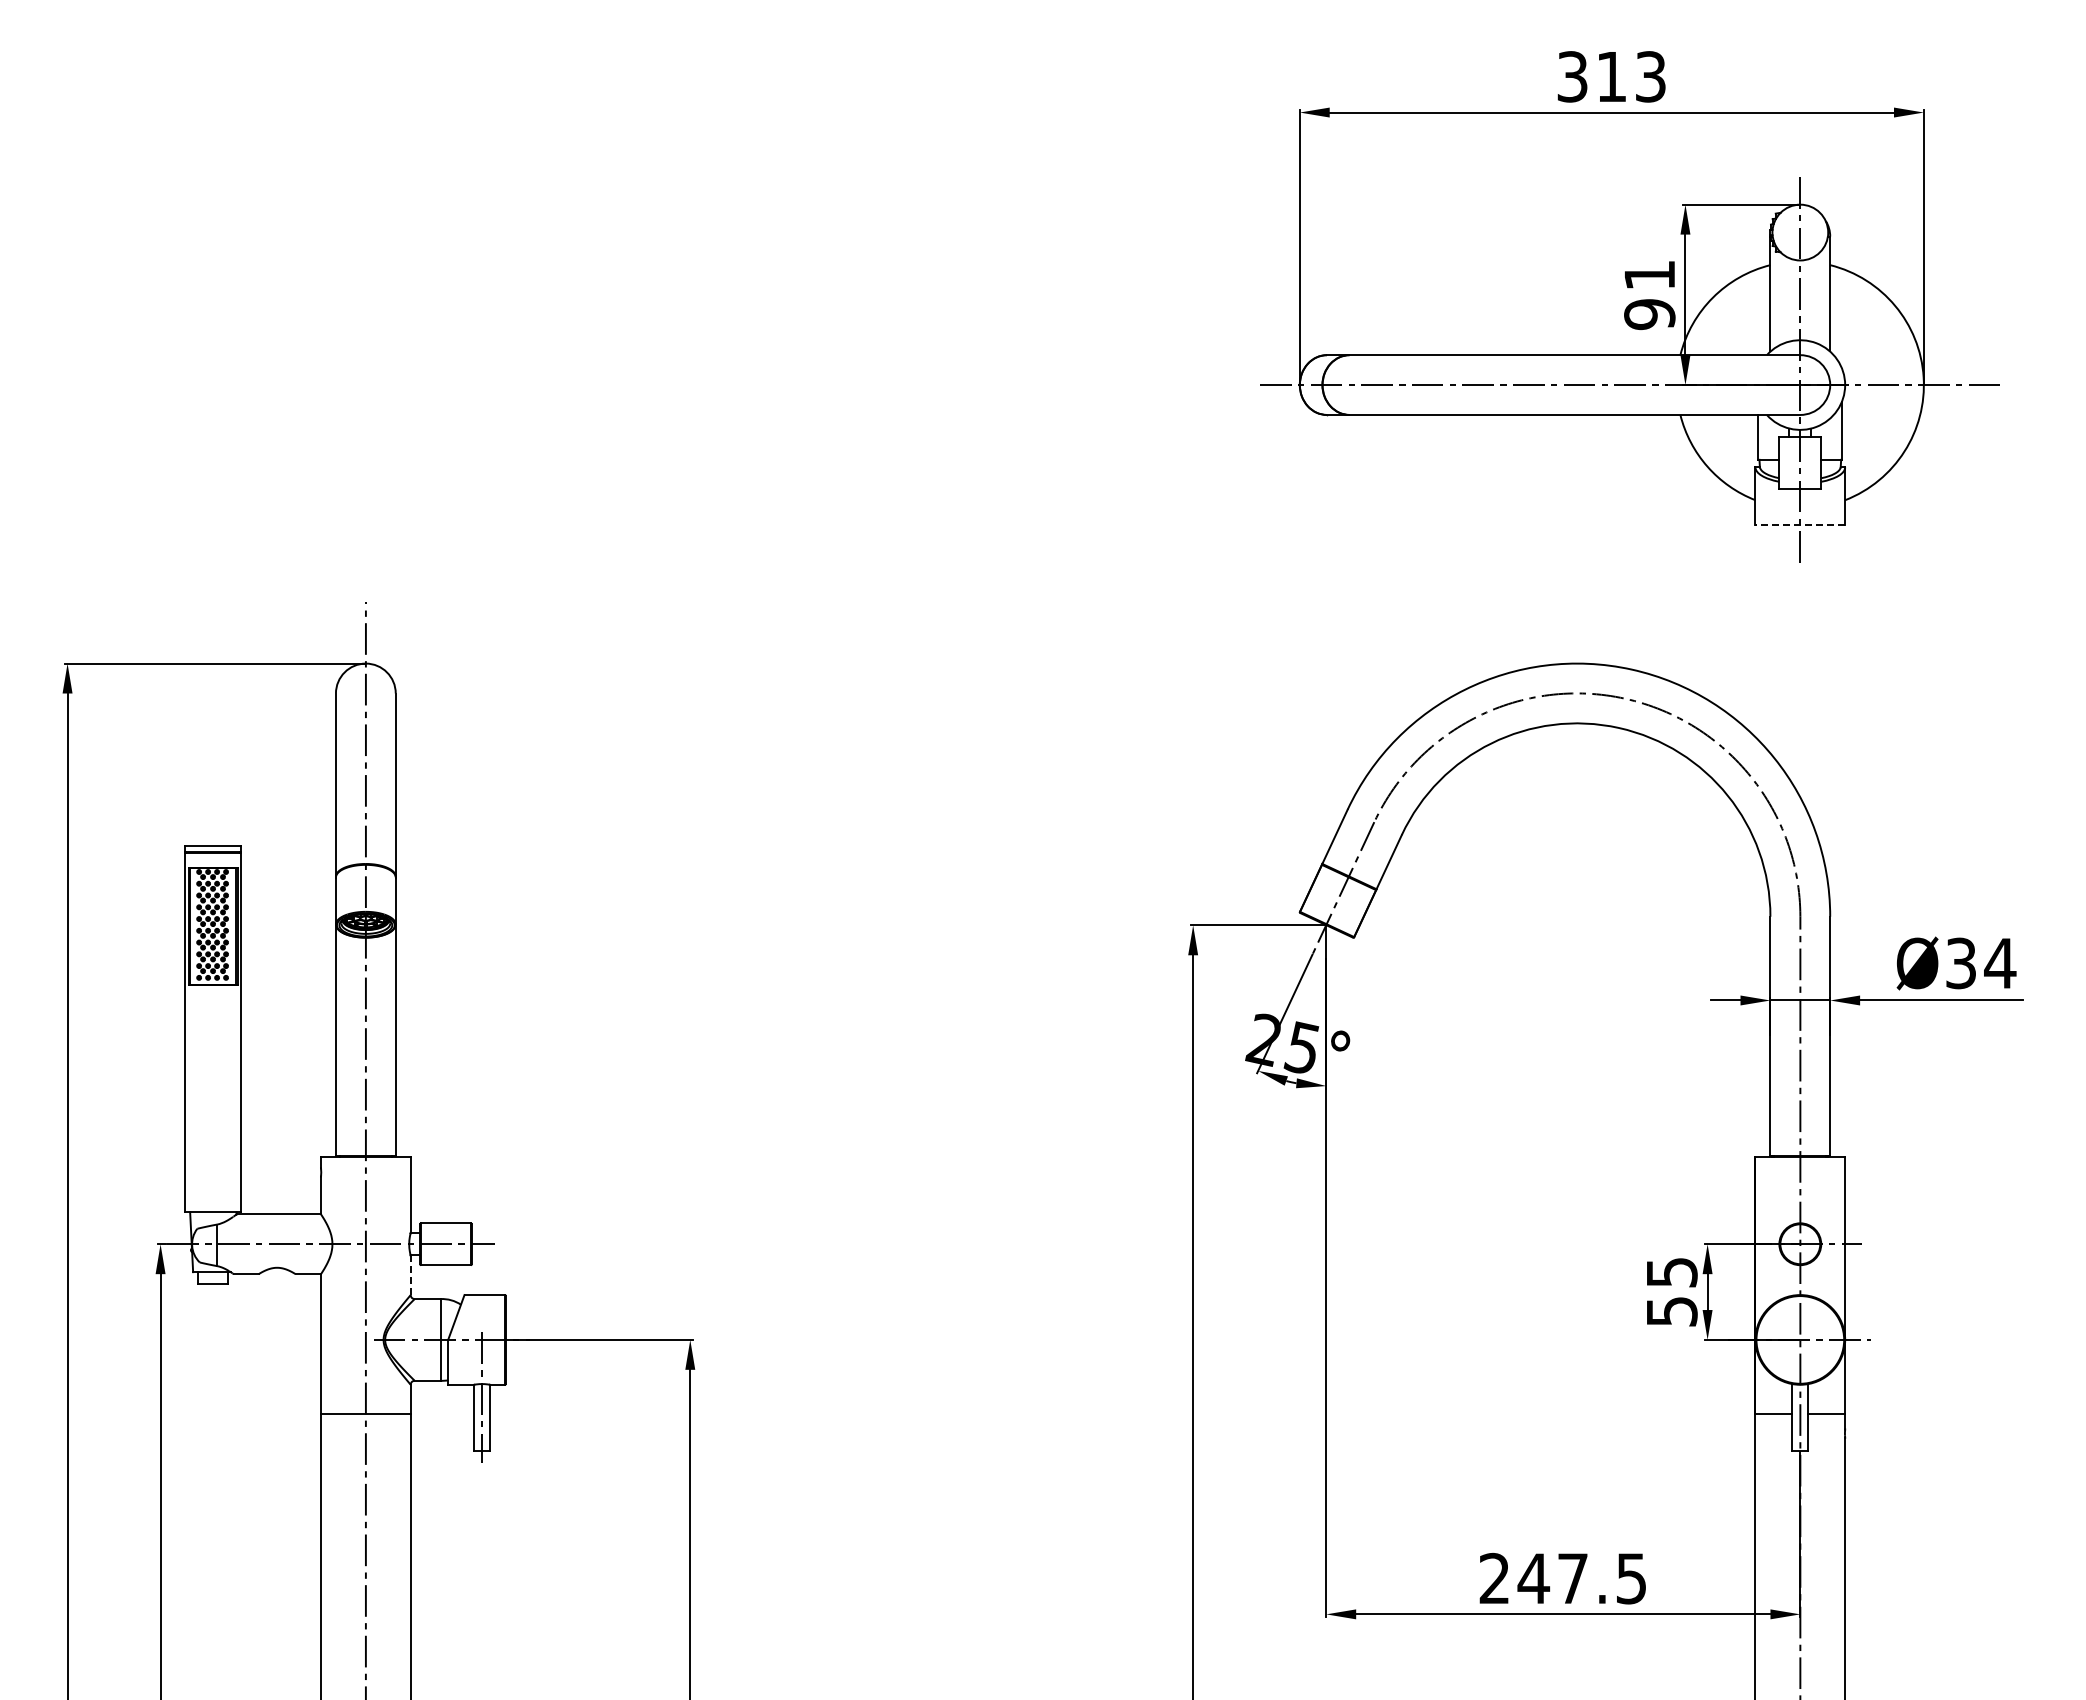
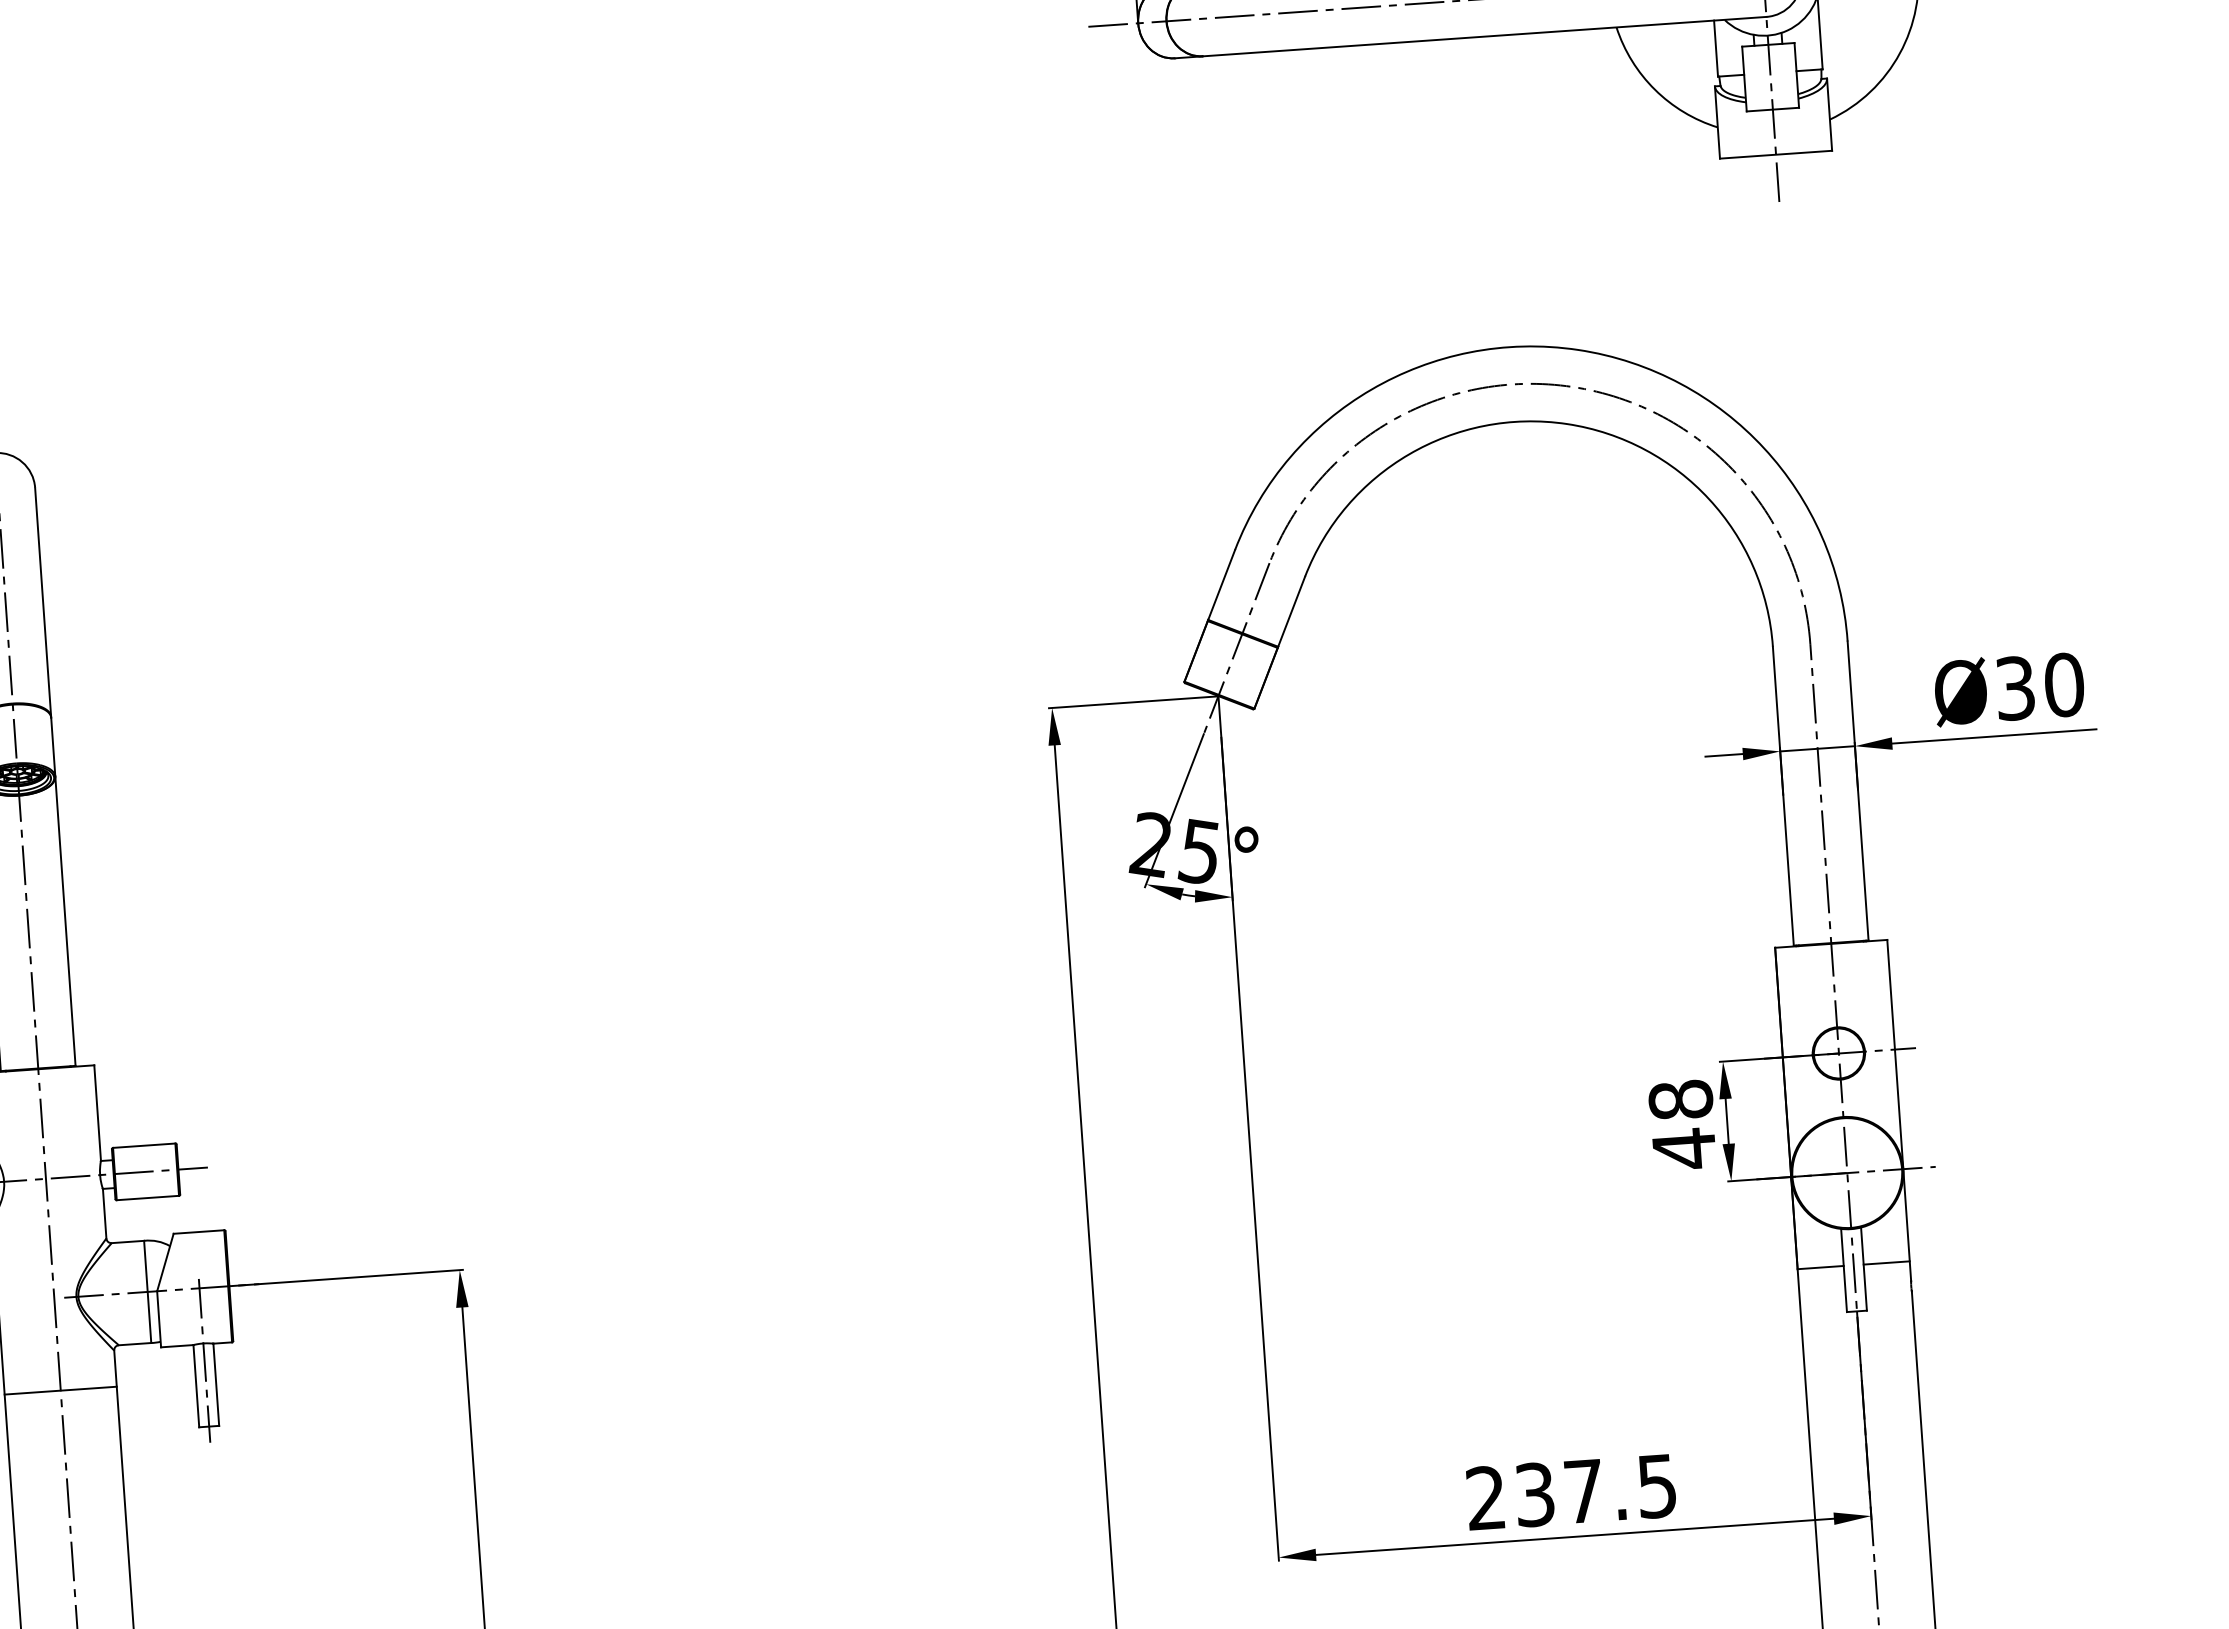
line: (1800, 525) -> (1776, 155), dashed -> solid
text: (2000, 963) -> (2064, 685), Ø34 -> Ø30
line: (410, 1275) -> (104, 1214), dashed -> solid
text: (1671, 1292) -> (1682, 1125), 55 -> 48
text: (1533, 1578) -> (1534, 1494), 247.5 -> 237.5

